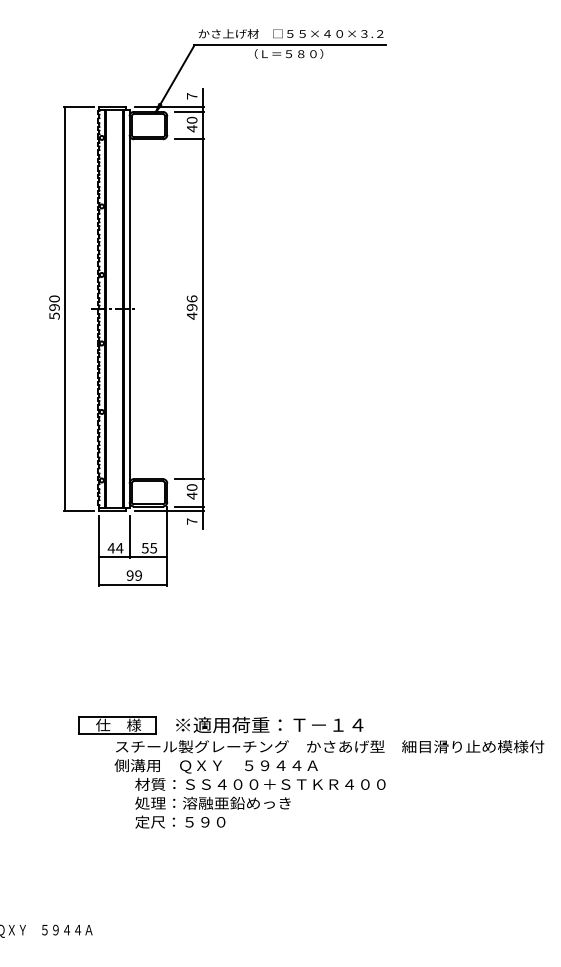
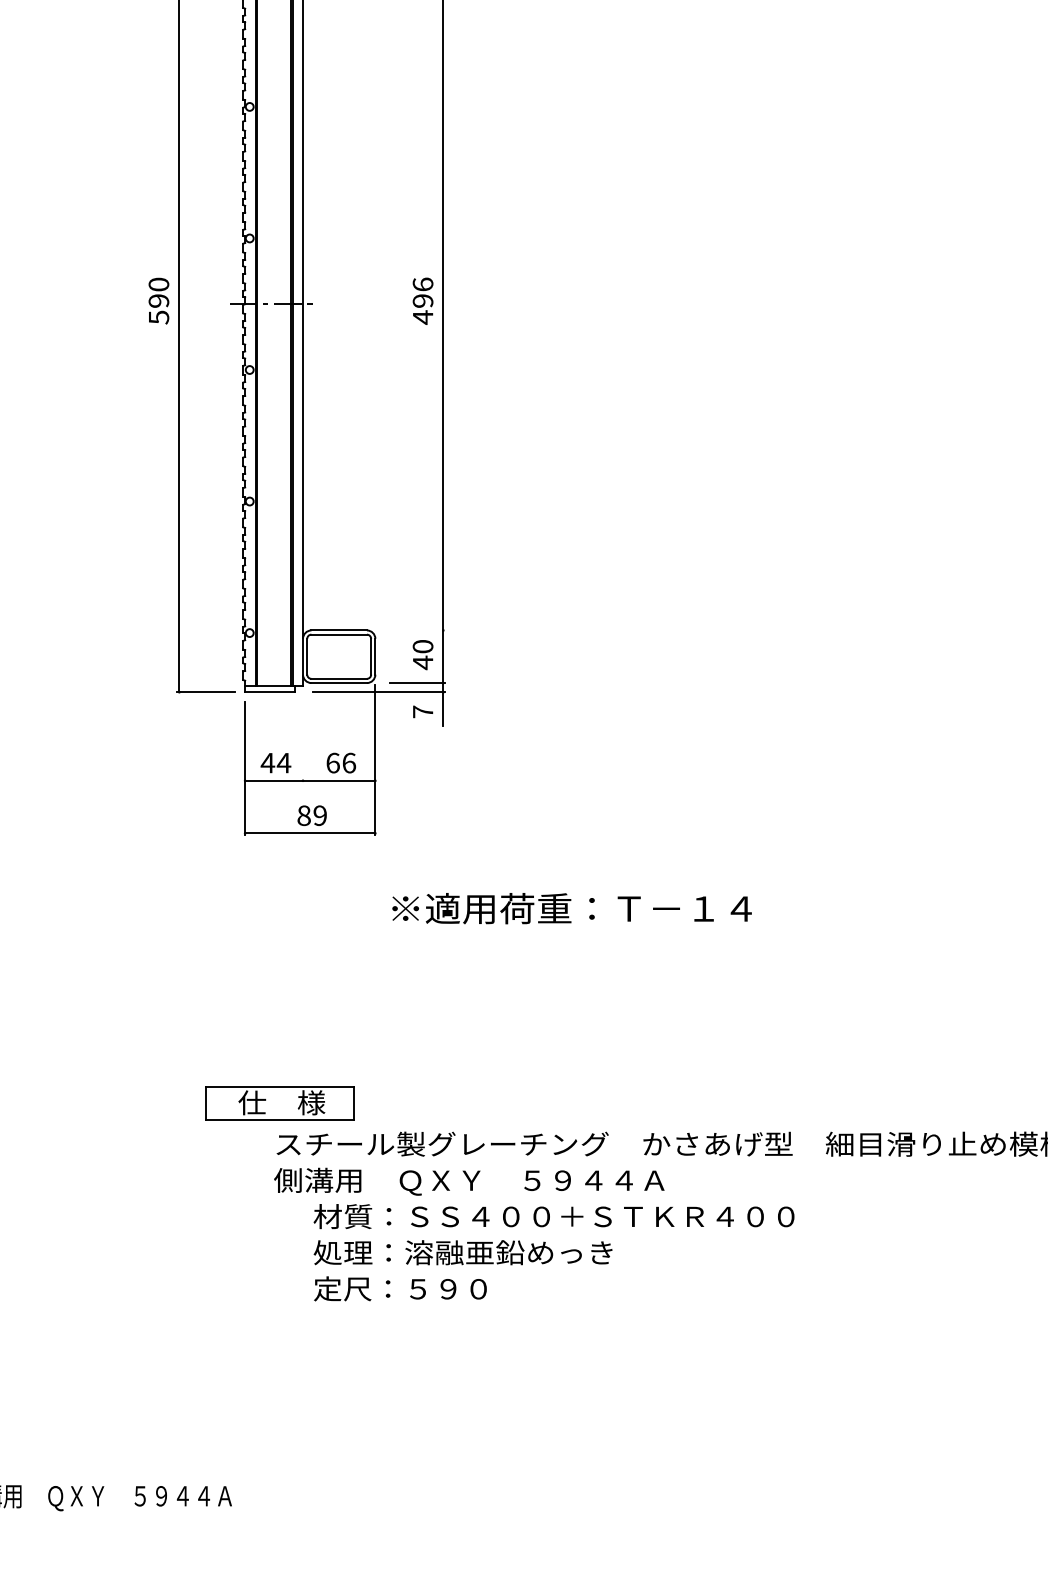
line: (188, 479) -> (416, 631), removed
line: (129, 537) -> (302, 742), removed
text: (149, 547) -> (341, 761), 55 -> 66
text: (129, 575) -> (302, 815), 99 -> 89
text: (269, 724) -> (571, 907), moved

